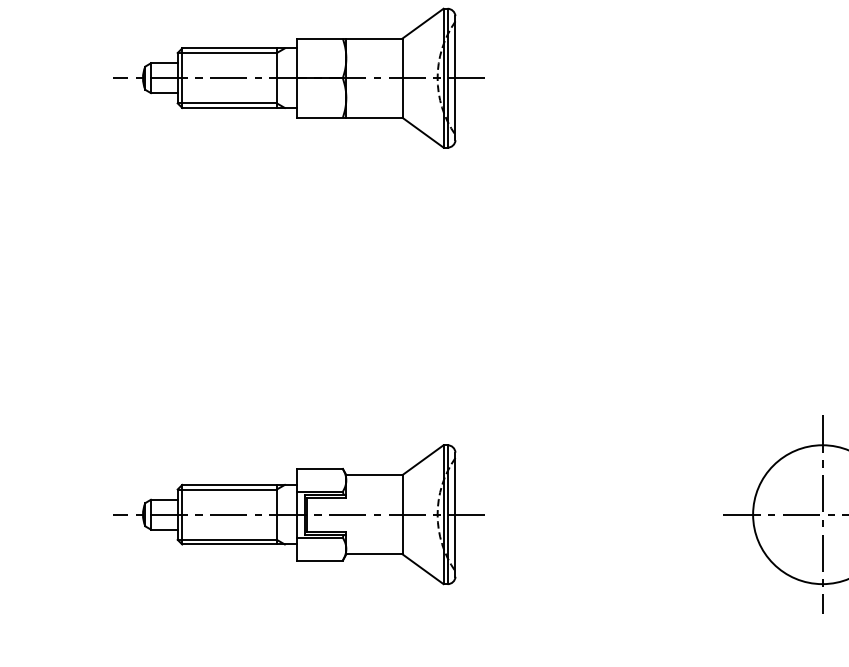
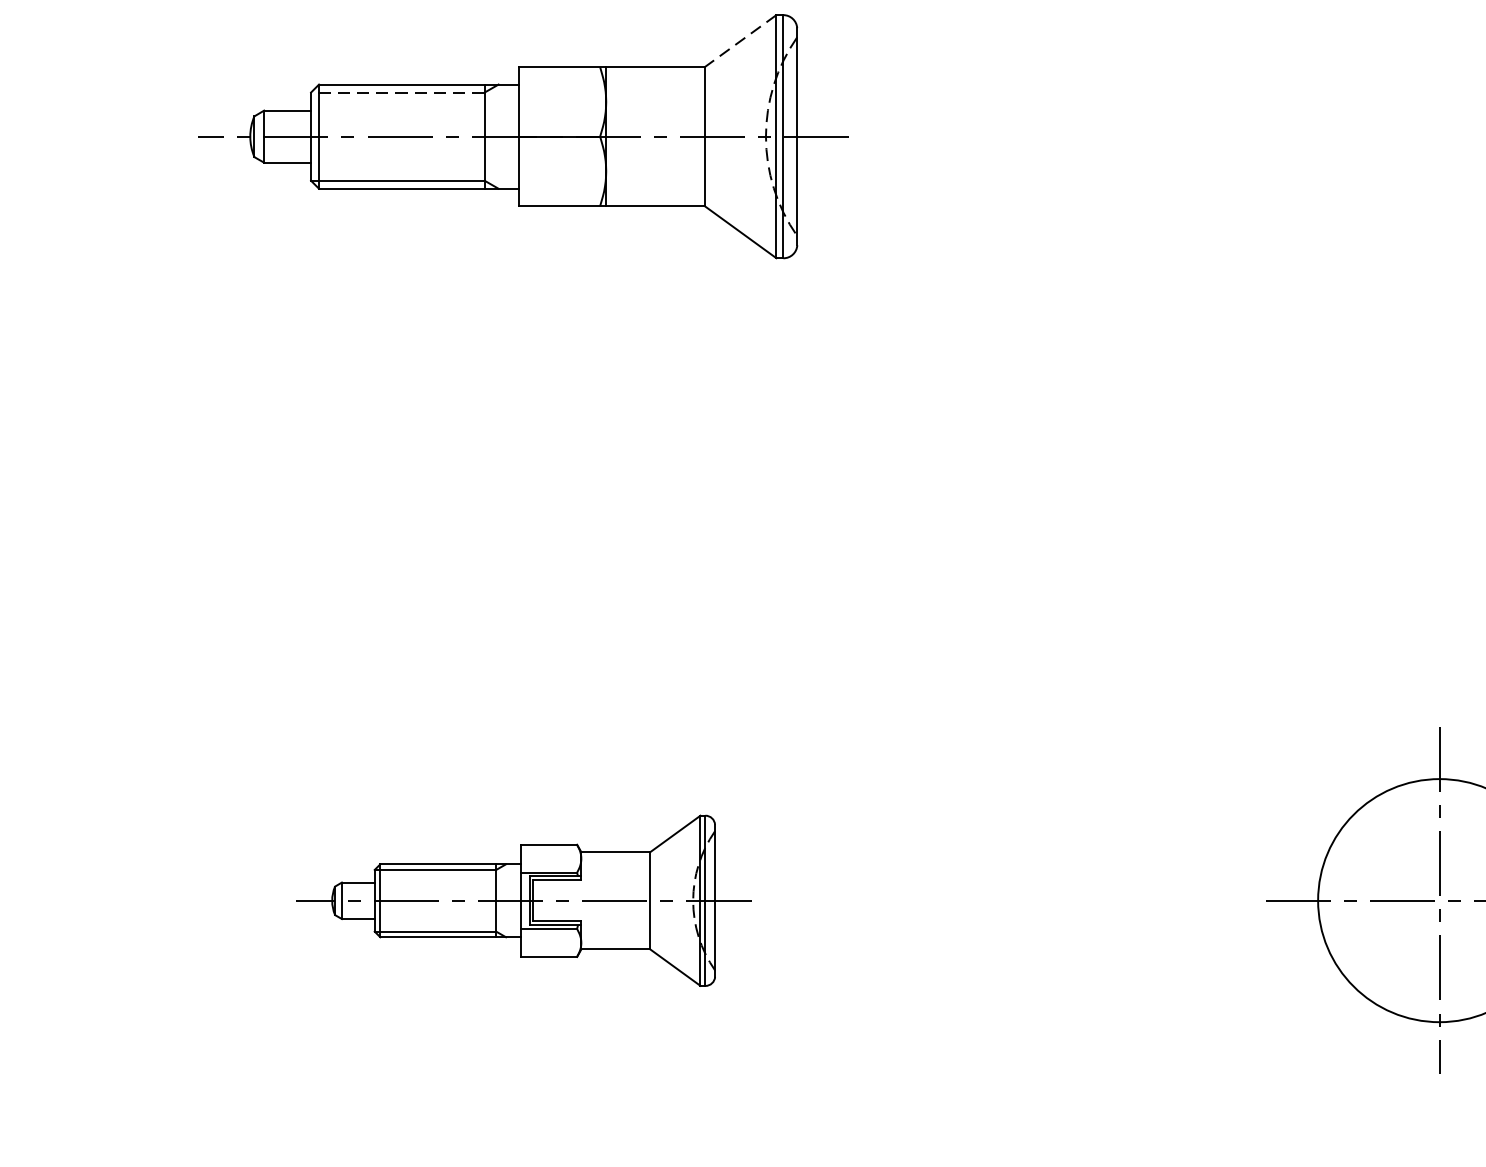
line: (422, 23) -> (739, 40), solid -> dashed
line: (227, 53) -> (398, 93), solid -> dashed
part: (298, 514) -> (522, 900), size x0.7

